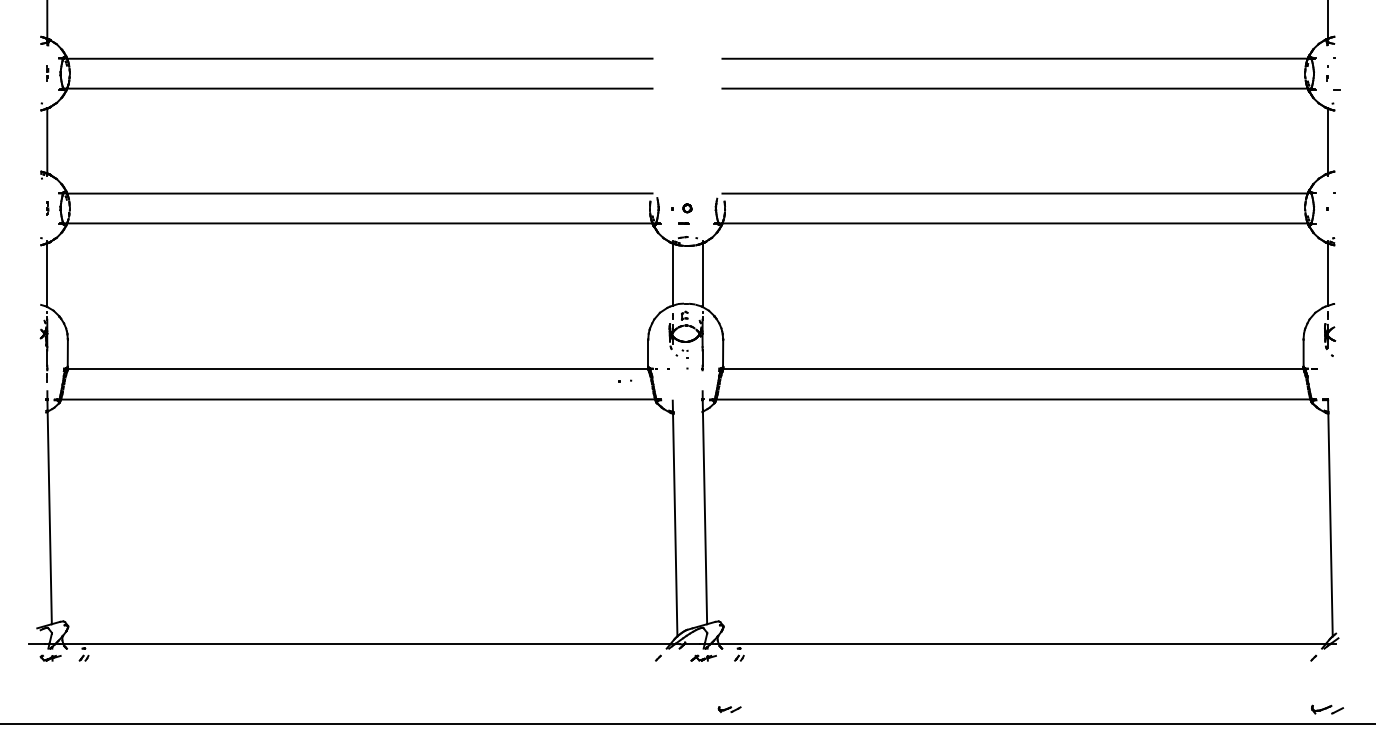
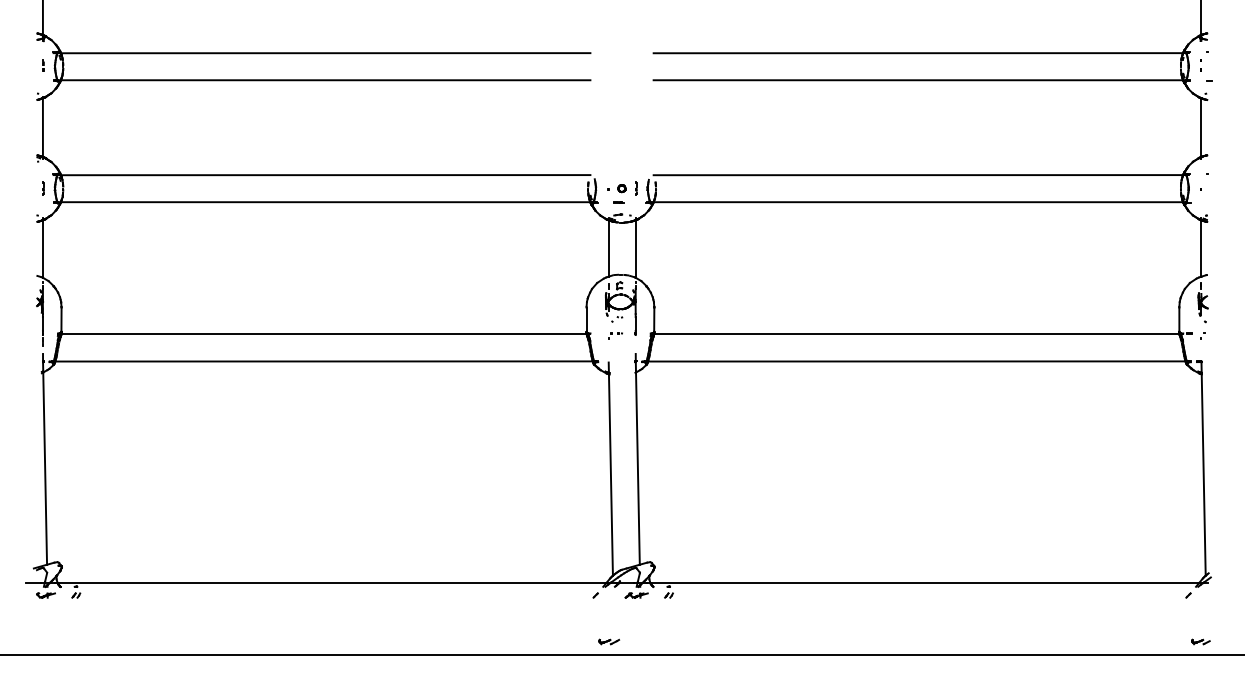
line: (703, 208) -> (636, 188), added
part: (623, 382) -> (564, 346), removed
part: (730, 709) -> (609, 641), moved
part: (1326, 709) -> (1200, 641), size x0.62

